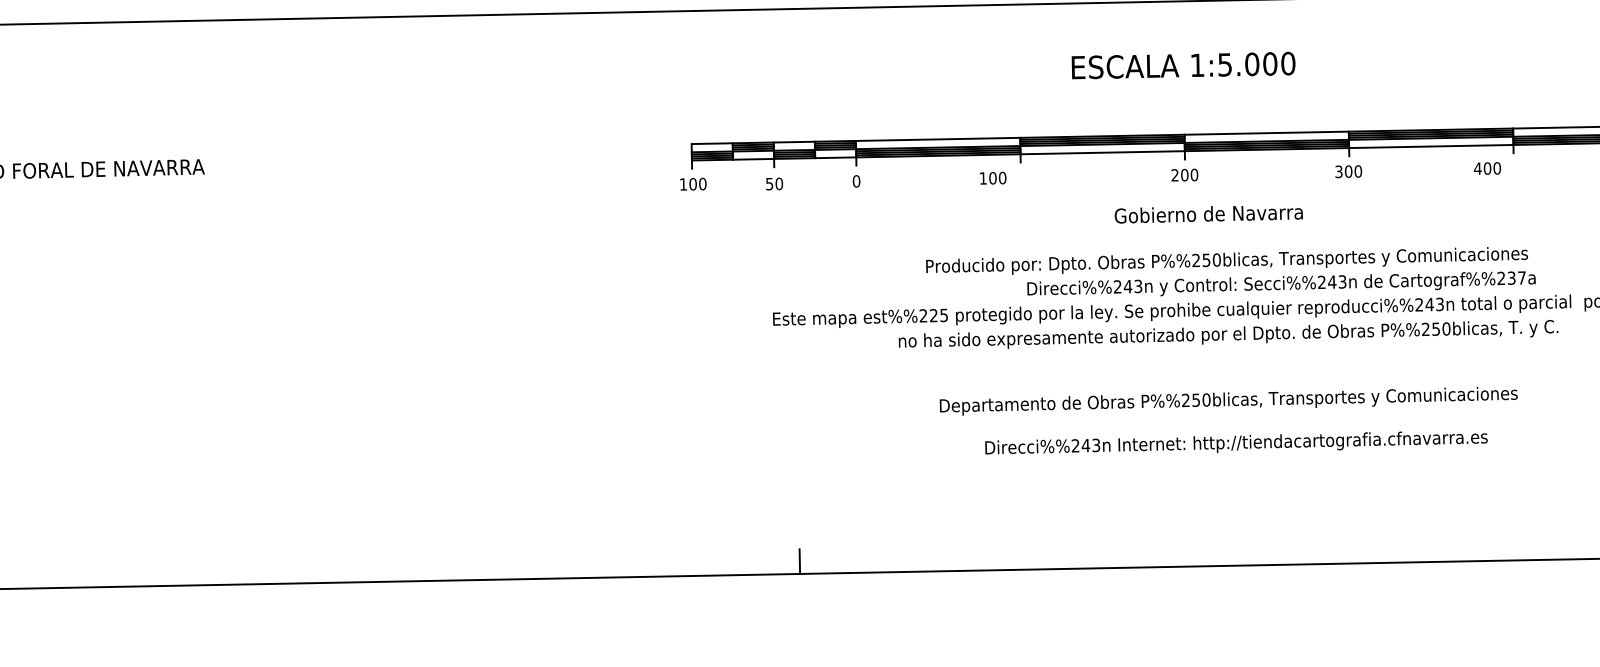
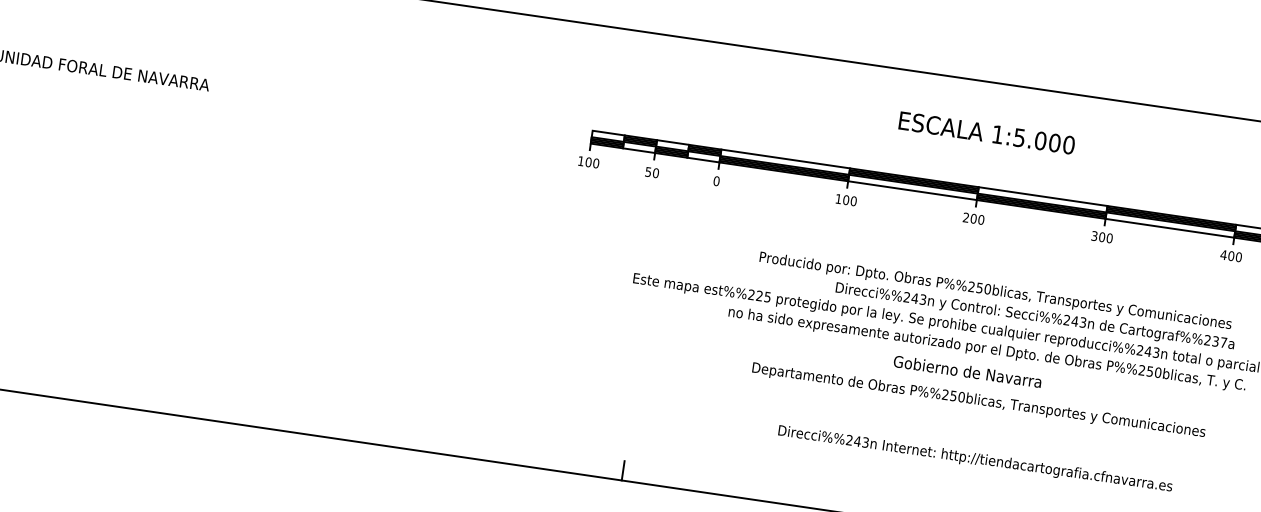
text: (1487, 168) -> (1231, 256), moved
text: (993, 177) -> (846, 199), moved
text: (1208, 214) -> (967, 372), moved
text: (1236, 442) -> (975, 458), moved

